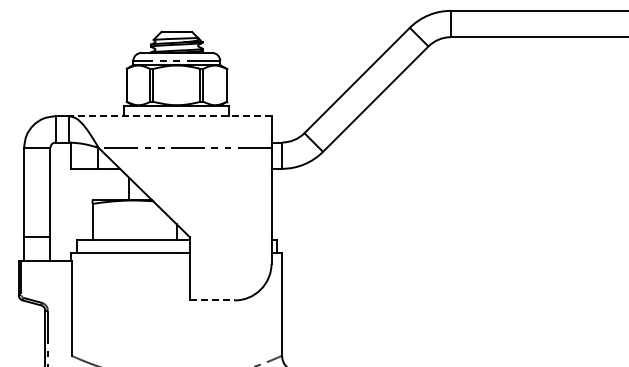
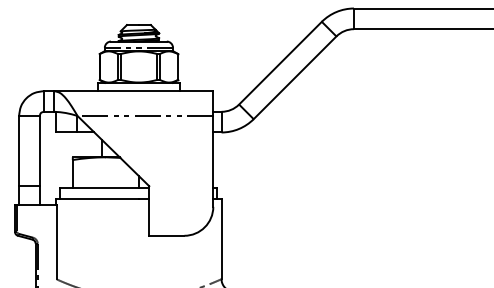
line: (169, 116) -> (133, 91), dashed -> solid
line: (212, 300) -> (166, 235), dashed -> solid

